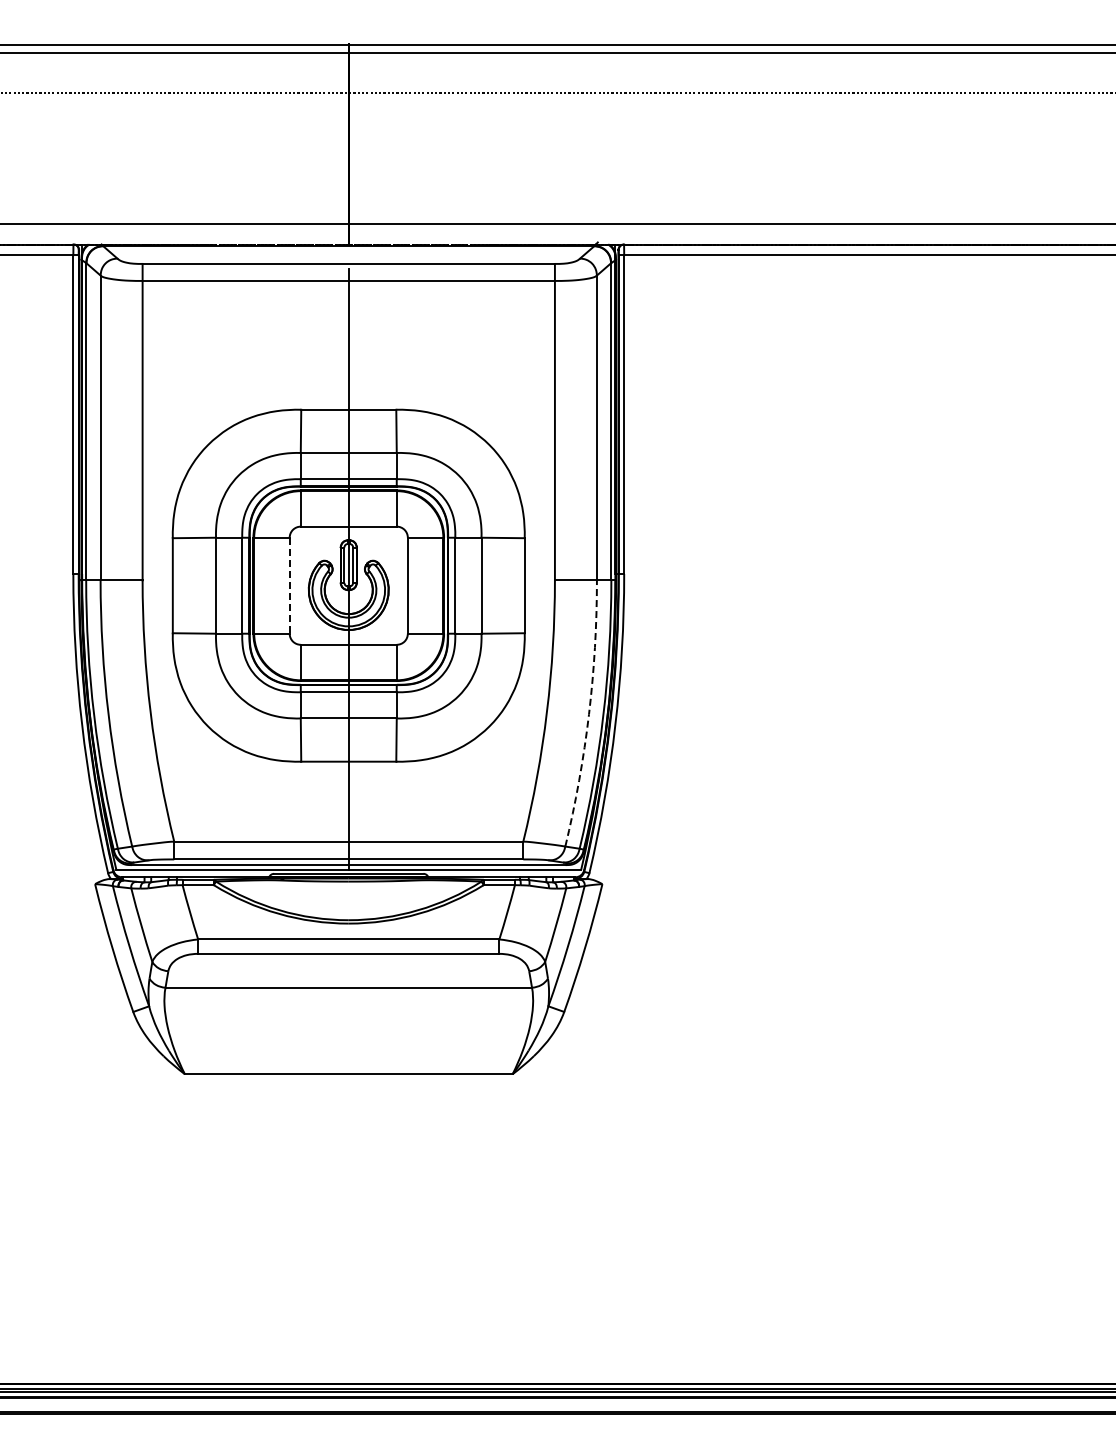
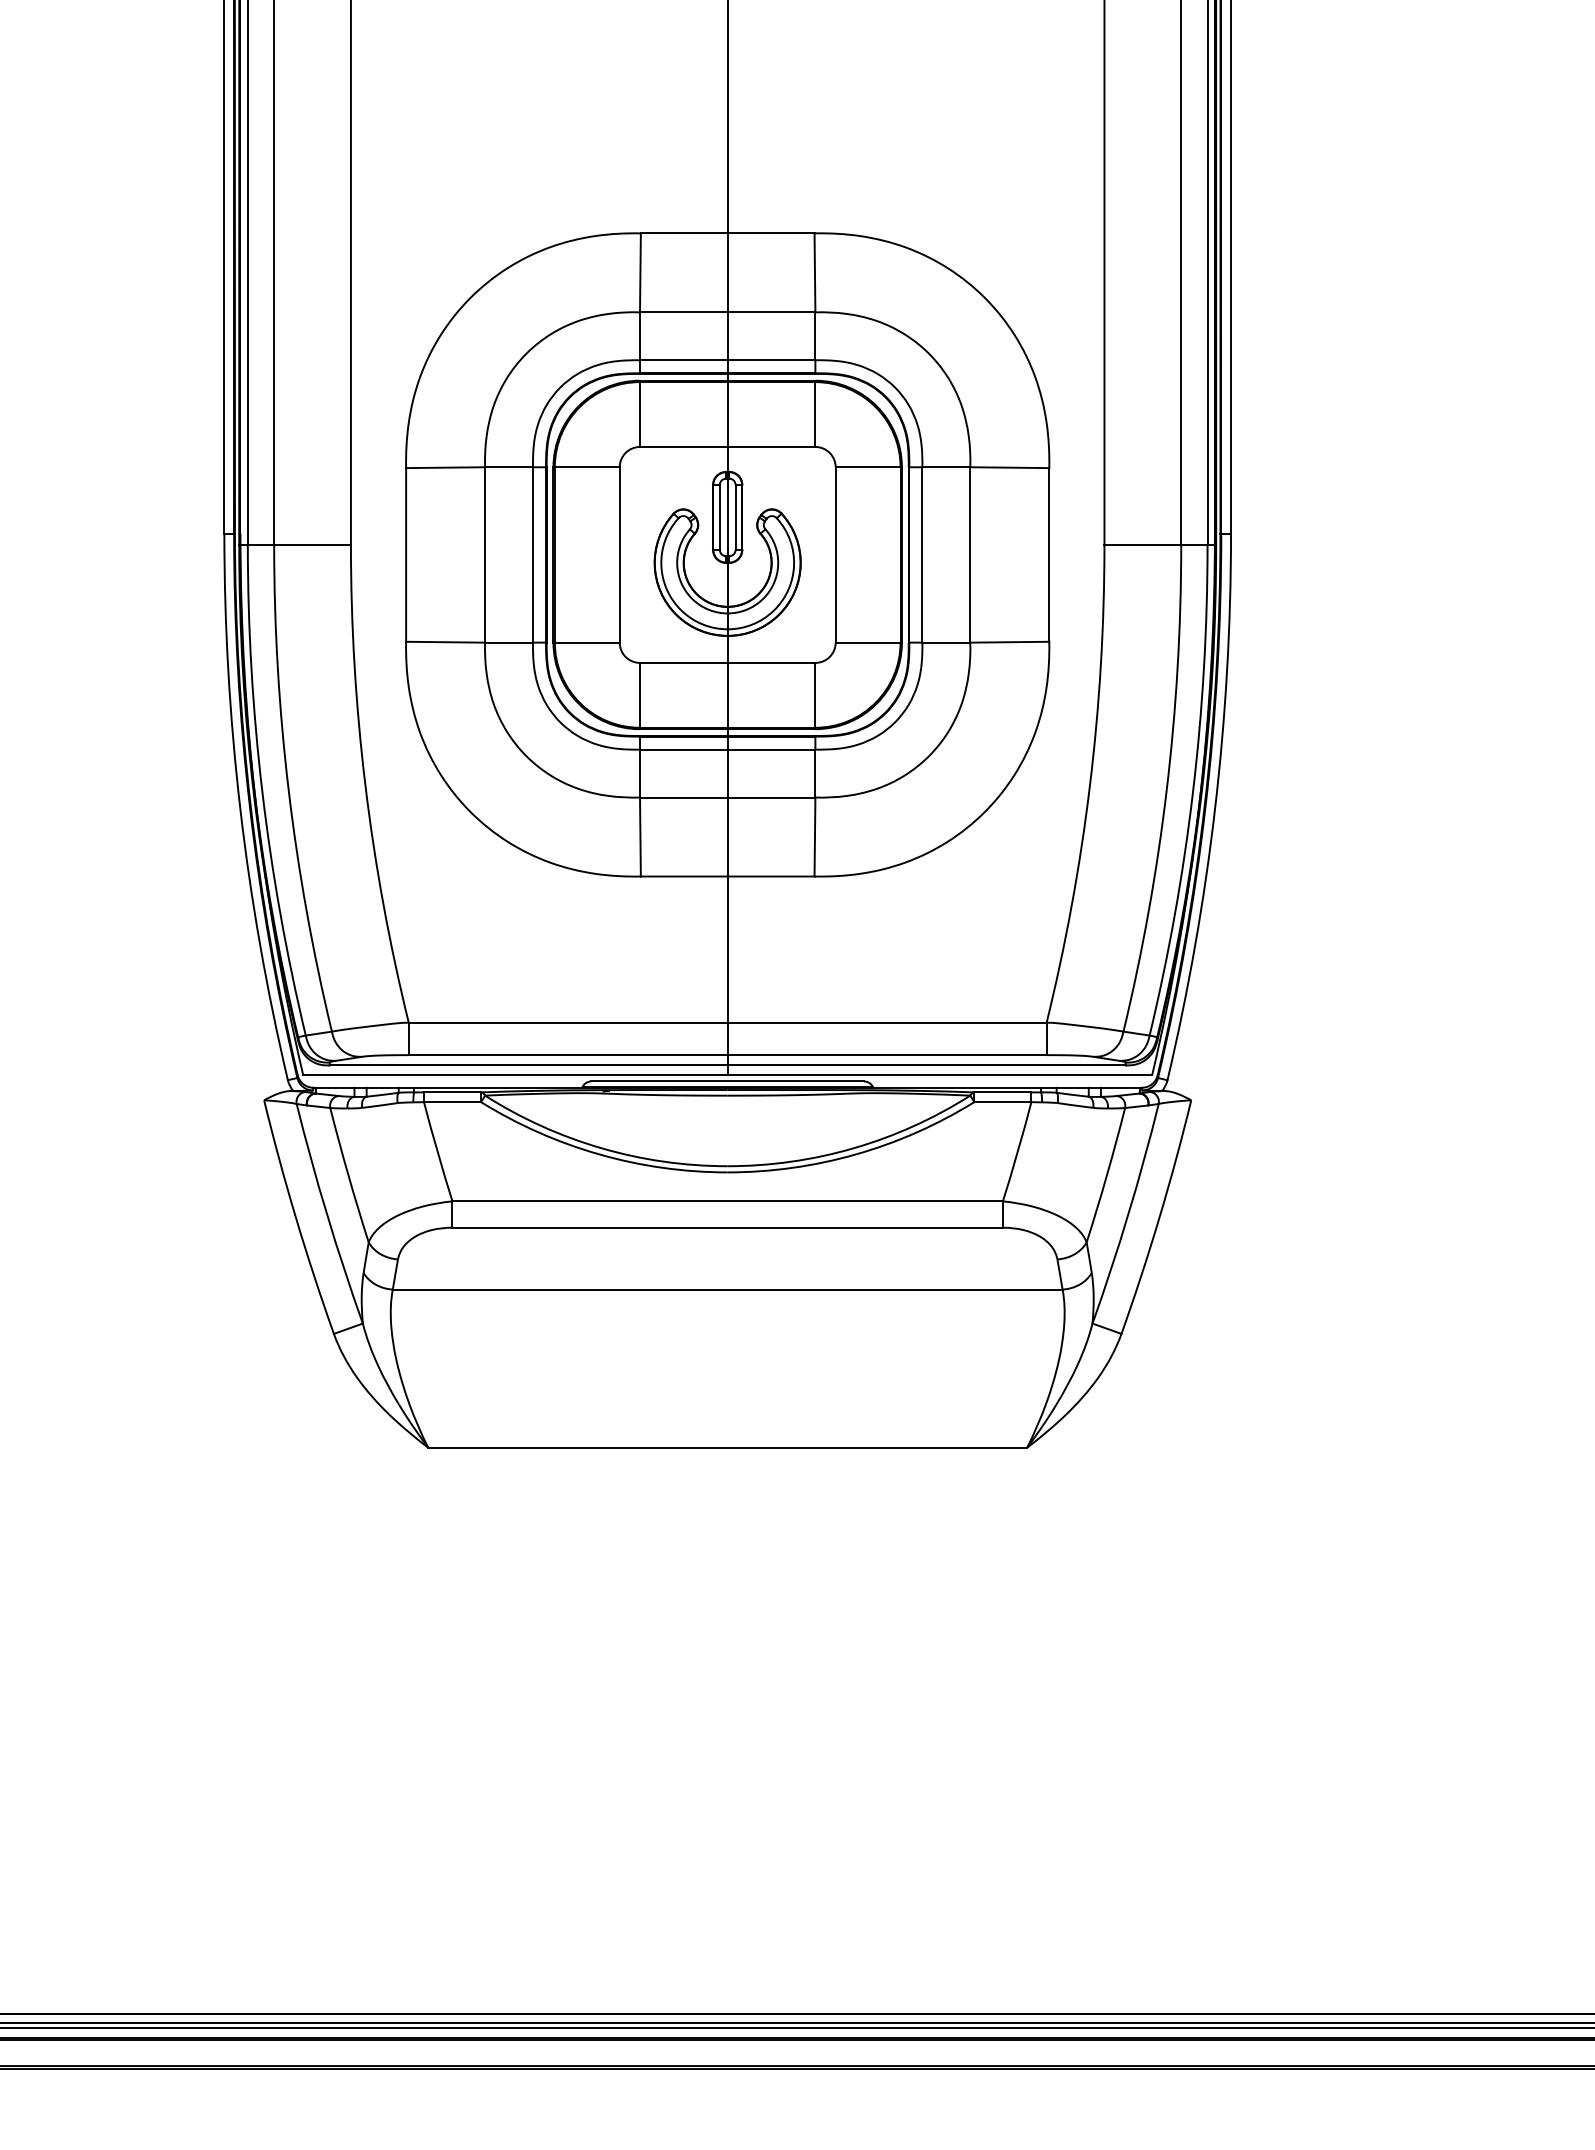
line: (289, 585) -> (619, 554), dashed -> solid
arc: (589, 714) -> (1167, 790), dashed -> solid

